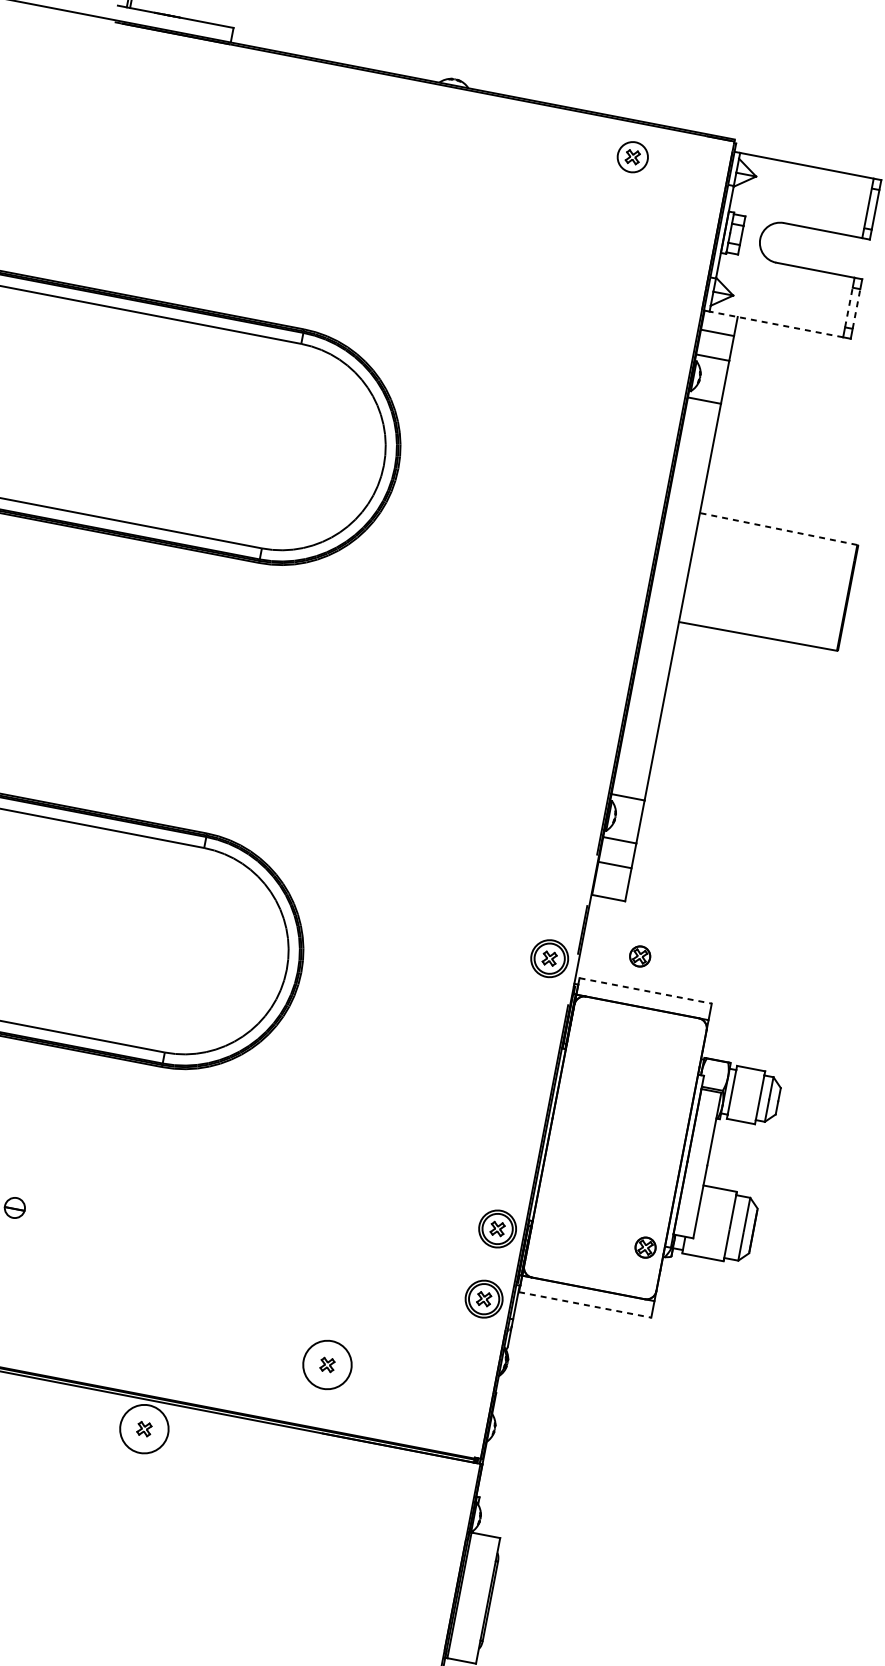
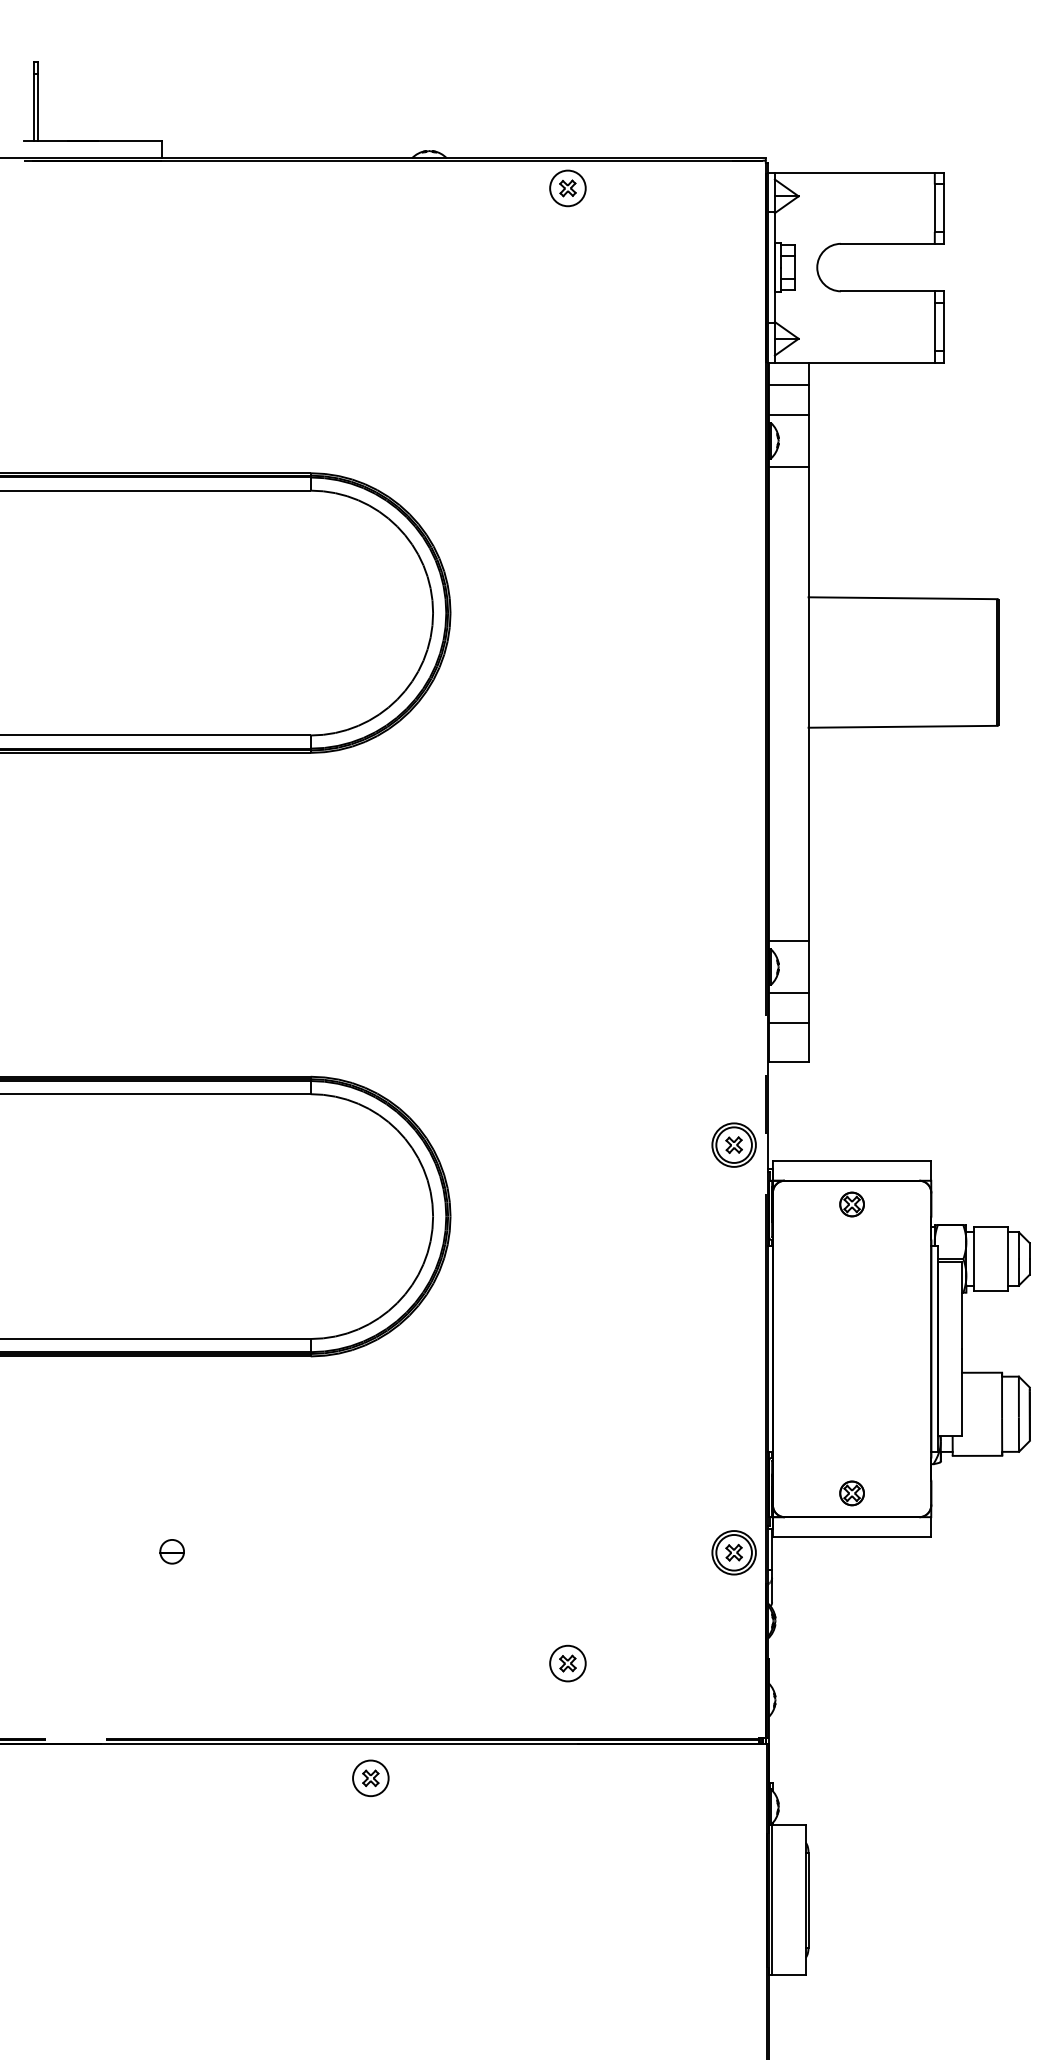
part: (632, 157) -> (567, 188), moved
line: (848, 307) -> (934, 326), dashed -> solid
line: (856, 308) -> (943, 326), dashed -> solid
line: (776, 324) -> (854, 362), dashed -> solid
line: (778, 529) -> (902, 598), dashed -> solid
part: (639, 956) -> (851, 1204), moved
line: (646, 990) -> (852, 1160), dashed -> solid
part: (497, 1228) -> (733, 1468), removed
part: (645, 1247) -> (851, 1493), moved
line: (585, 1304) -> (852, 1536), dashed -> solid
circle: (327, 1364) -> (567, 1663), size x0.62
circle: (144, 1429) -> (370, 1778), size x0.62

